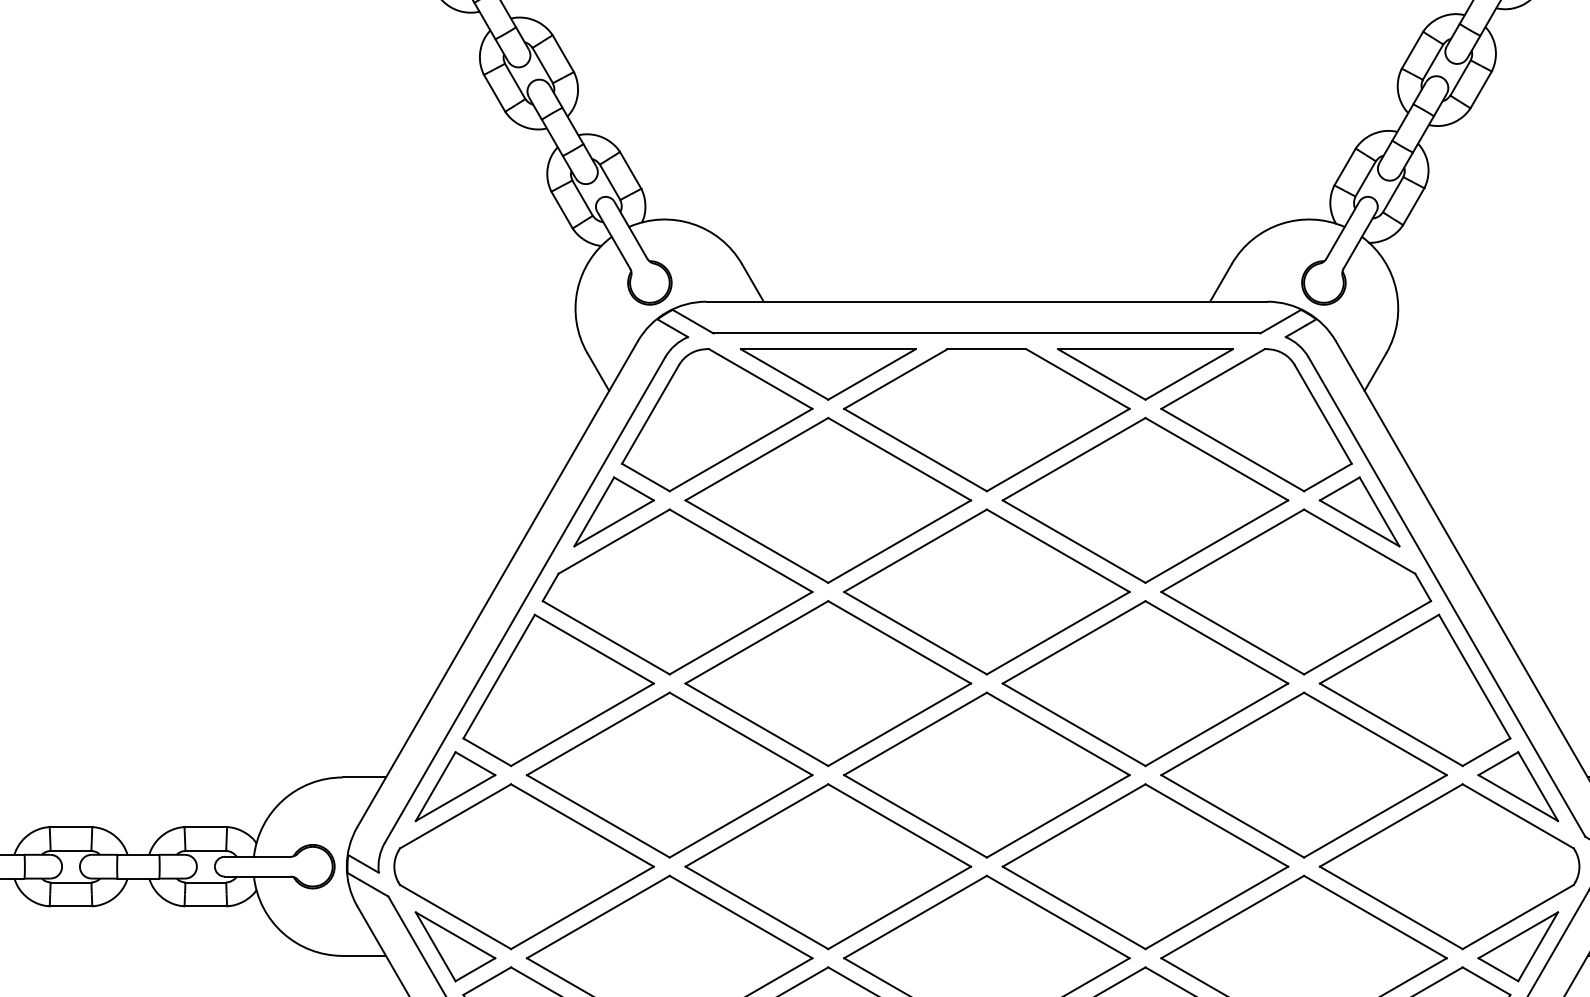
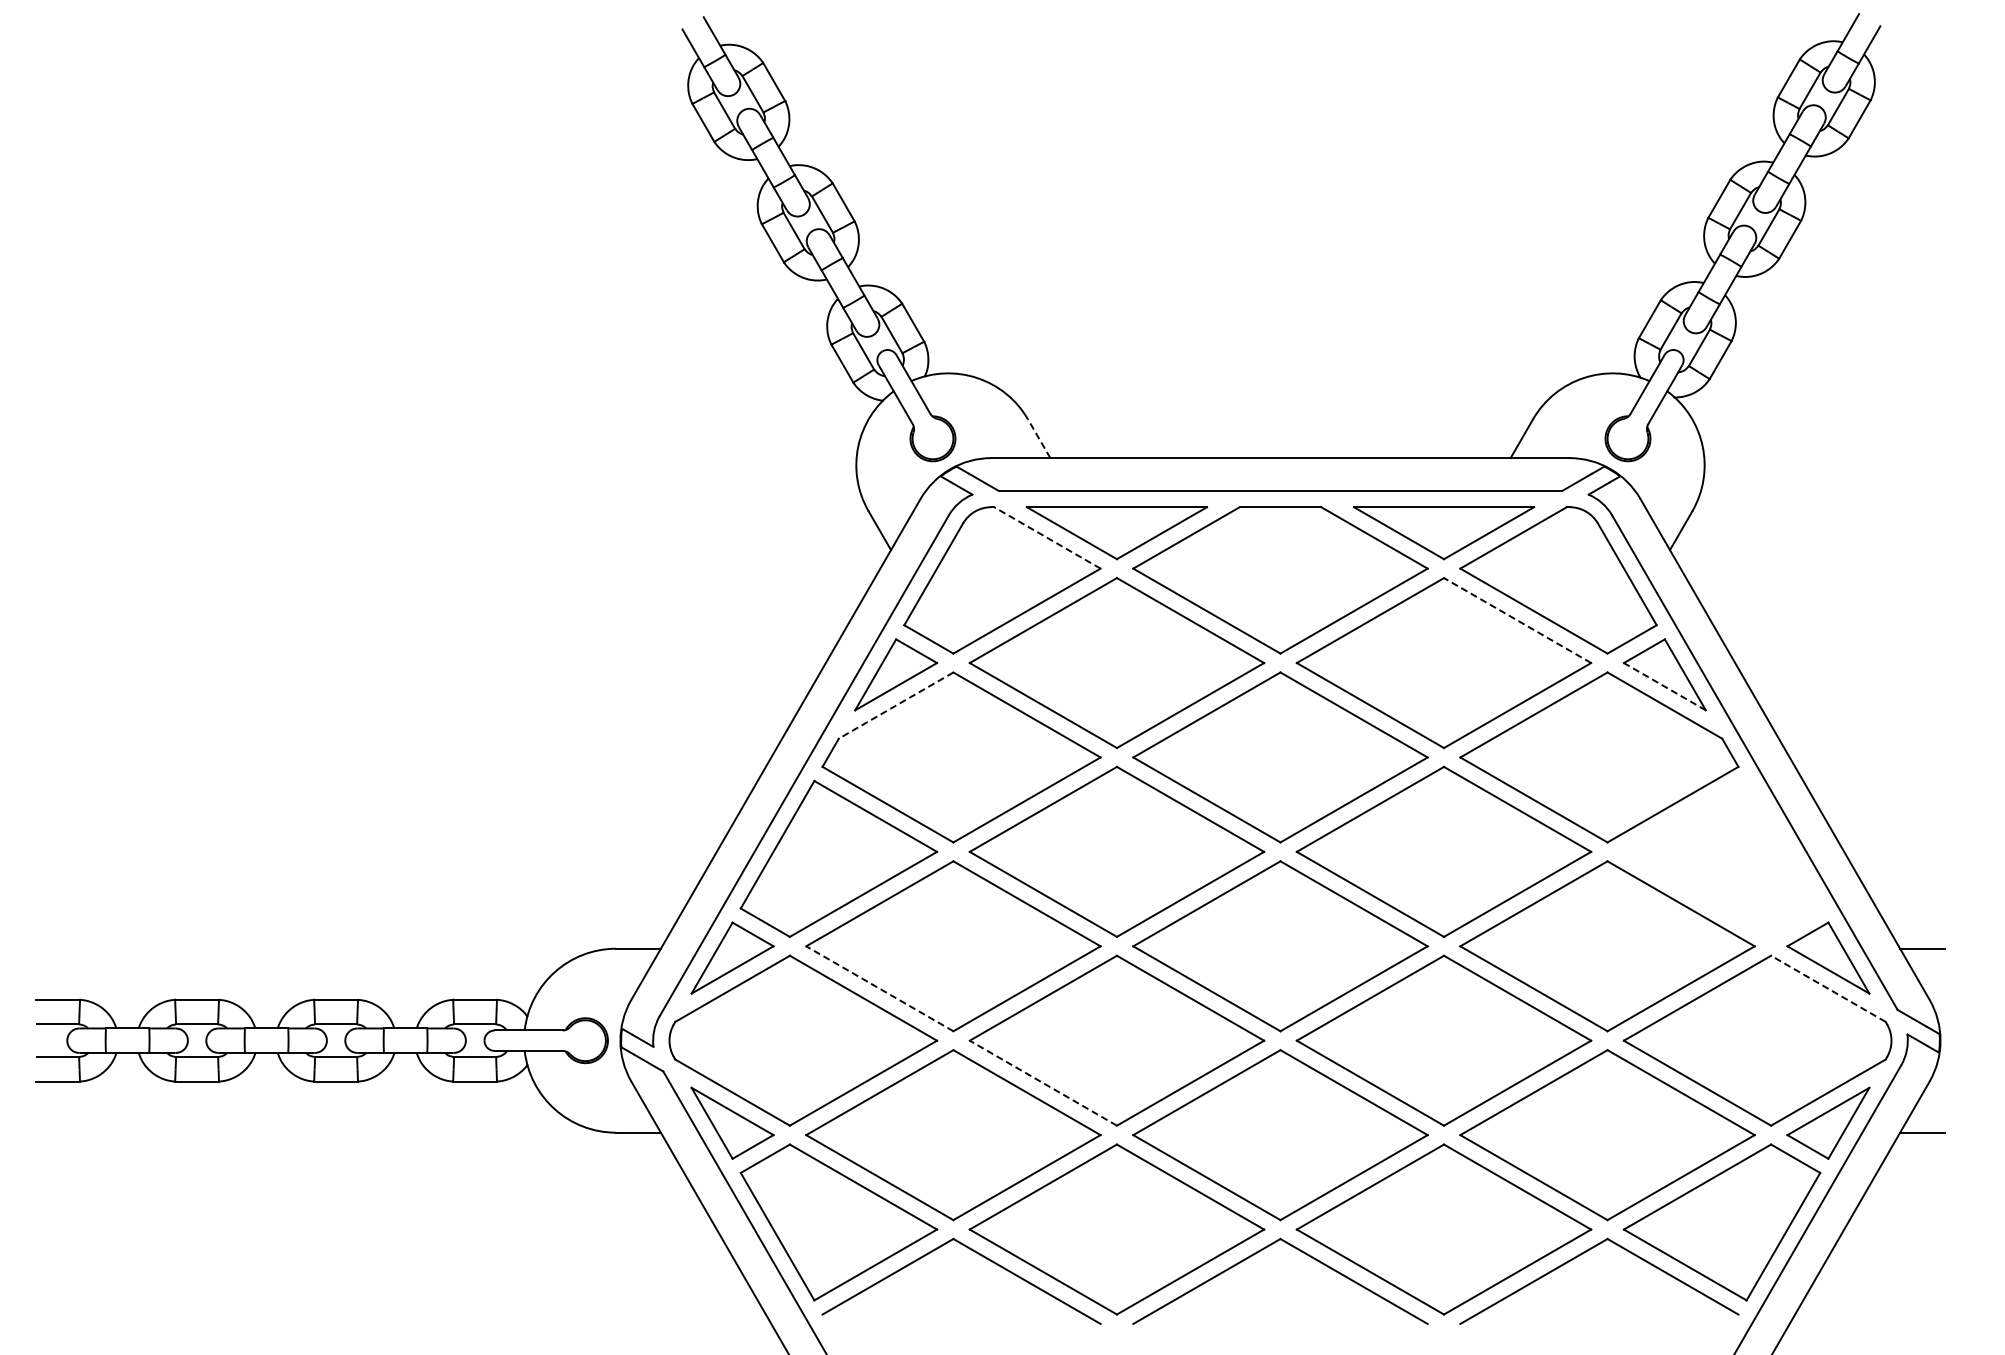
line: (752, 282) -> (1038, 438), solid -> dashed
line: (759, 378) -> (1046, 537), solid -> dashed
line: (1216, 459) -> (1517, 620), solid -> dashed
line: (1359, 523) -> (1664, 686), solid -> dashed
line: (613, 541) -> (895, 705), solid -> dashed
part: (1414, 689) -> (1721, 858), removed
line: (598, 816) -> (879, 988), solid -> dashed
line: (1517, 816) -> (1827, 988), solid -> dashed
line: (757, 908) -> (1043, 1083), solid -> dashed

